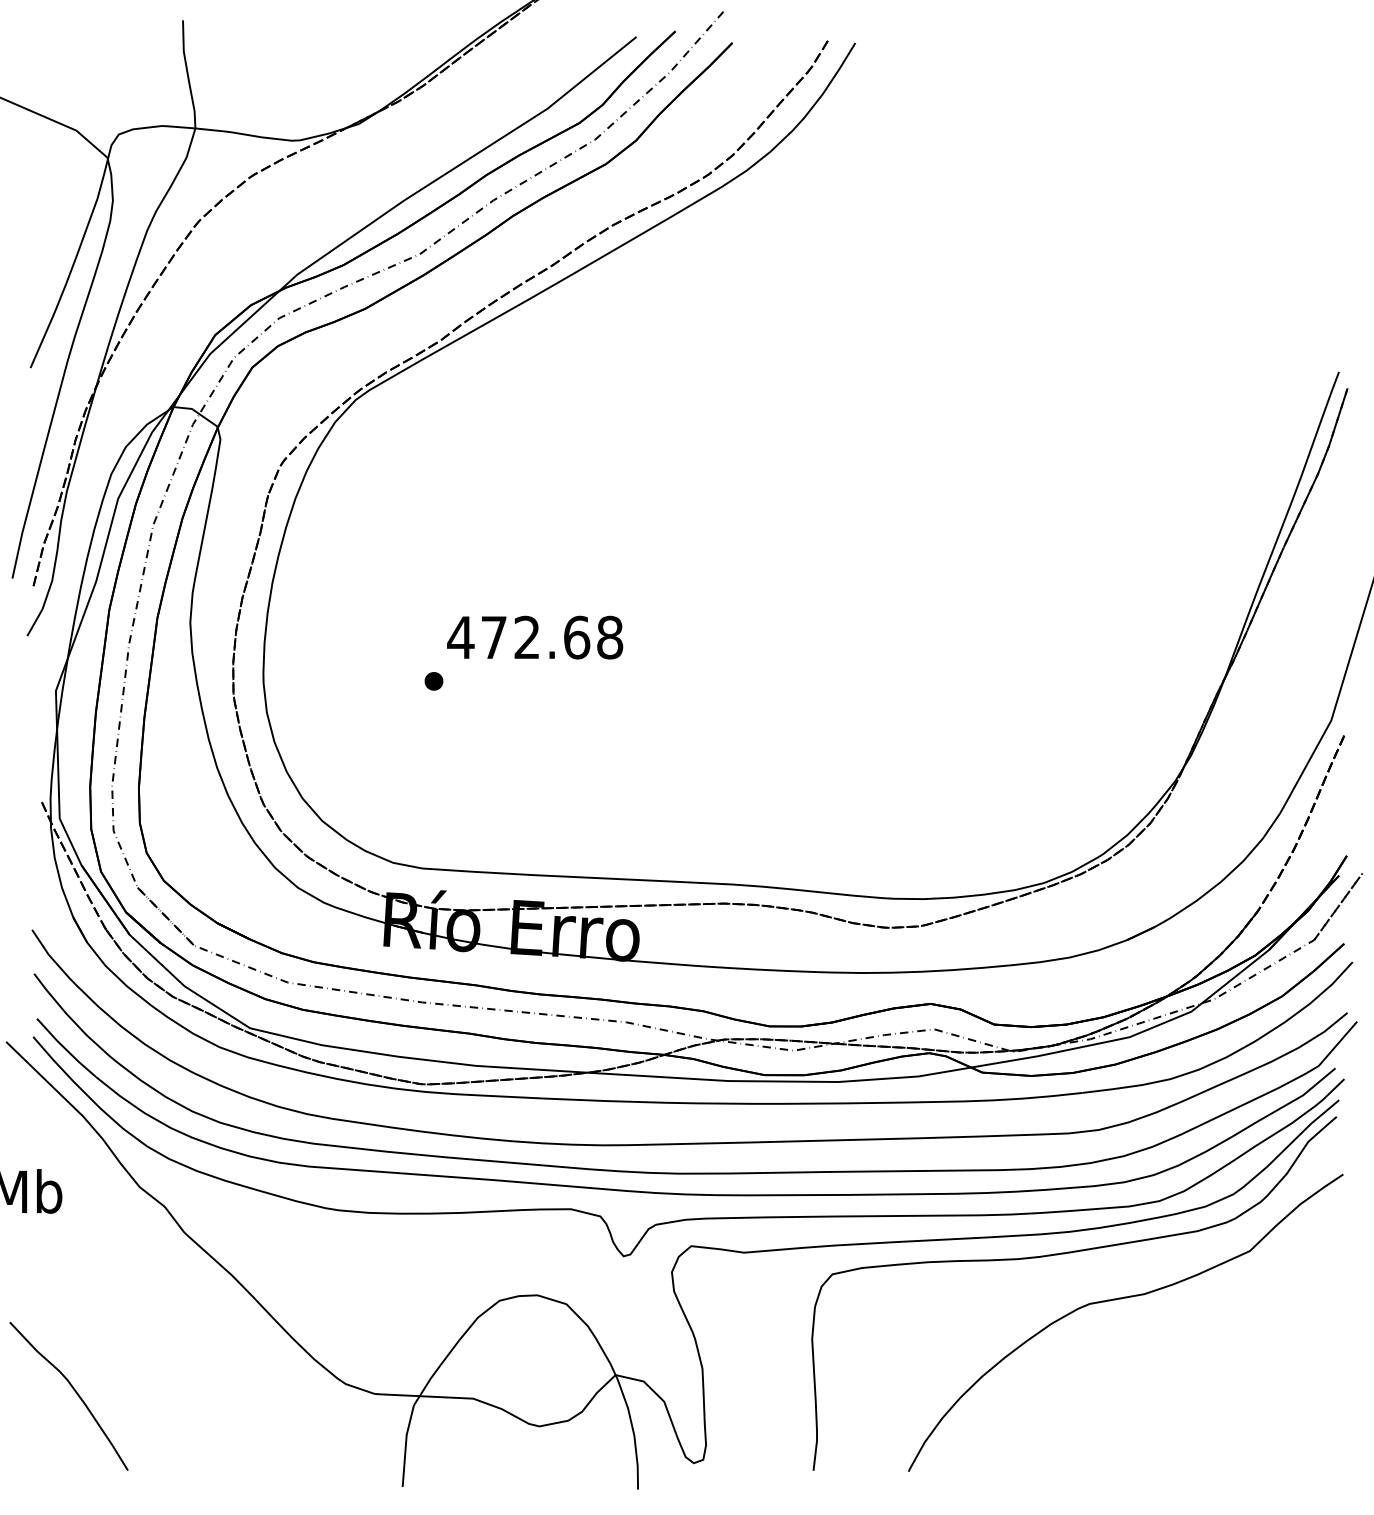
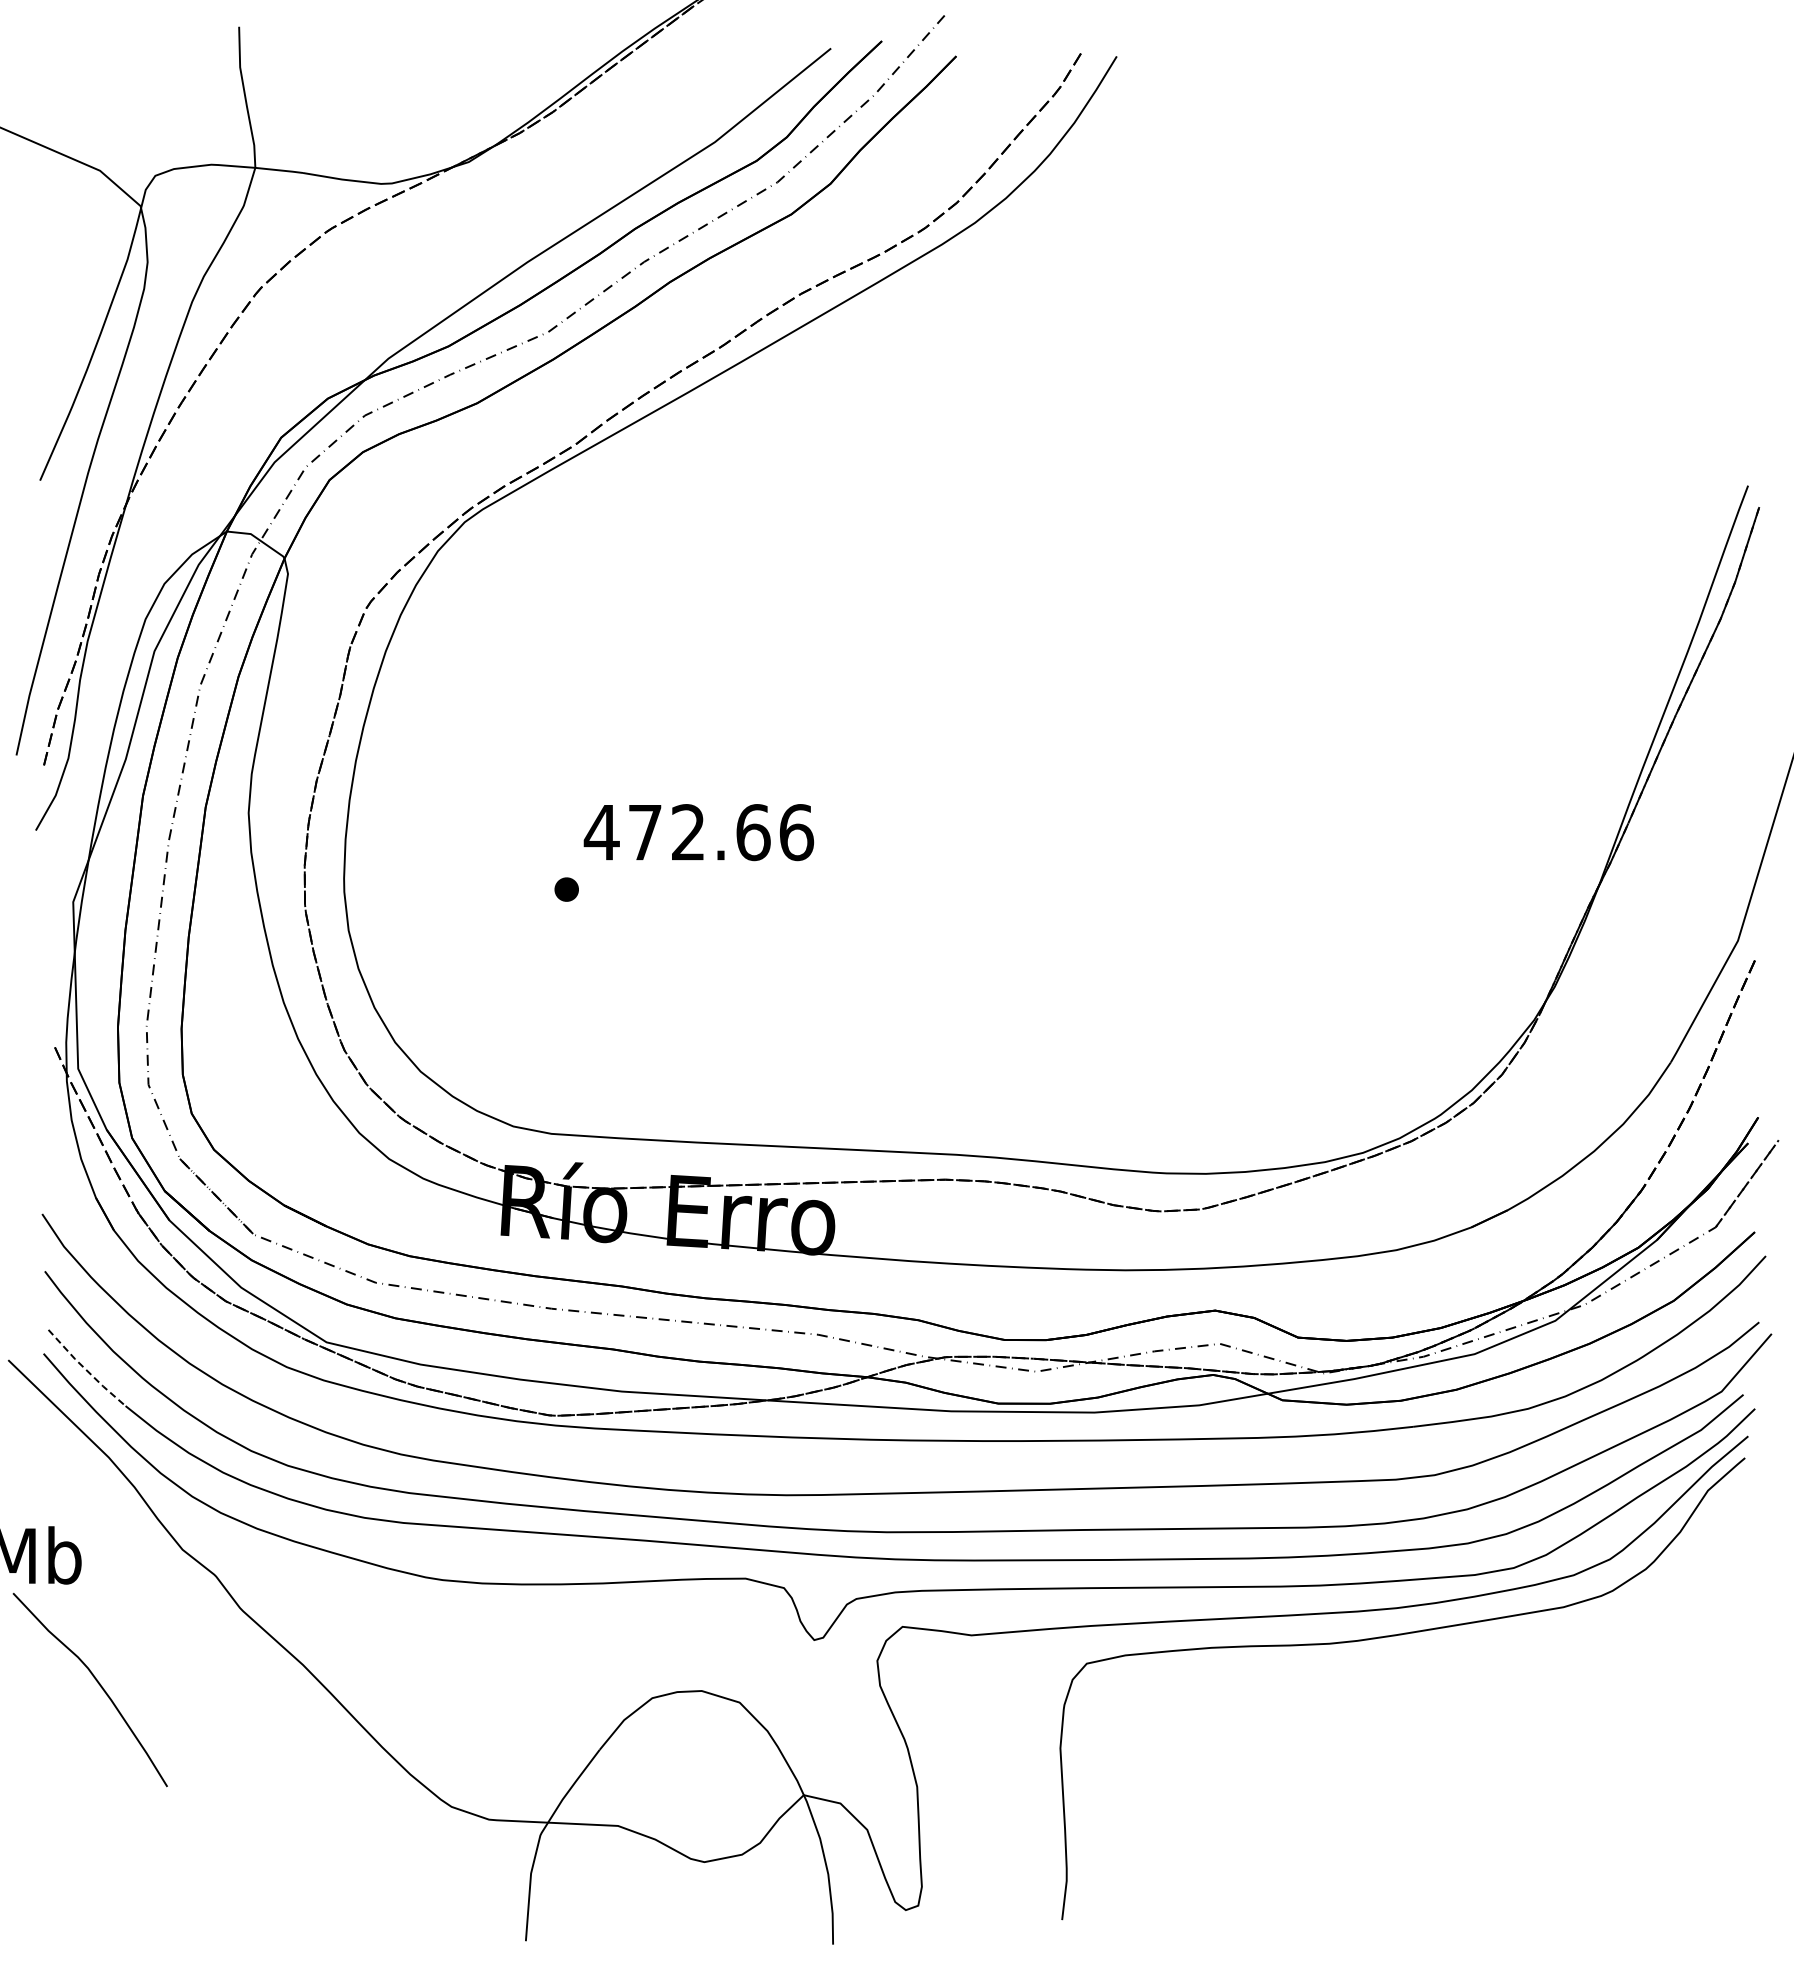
text: (610, 637) -> (796, 832), 472.68 -> 472.66
line: (65, 1049) -> (85, 1369), solid -> dashed
curve: (1120, 1299) -> (1462, 1696), removed
curve: (75, 1392) -> (98, 1684), moved

